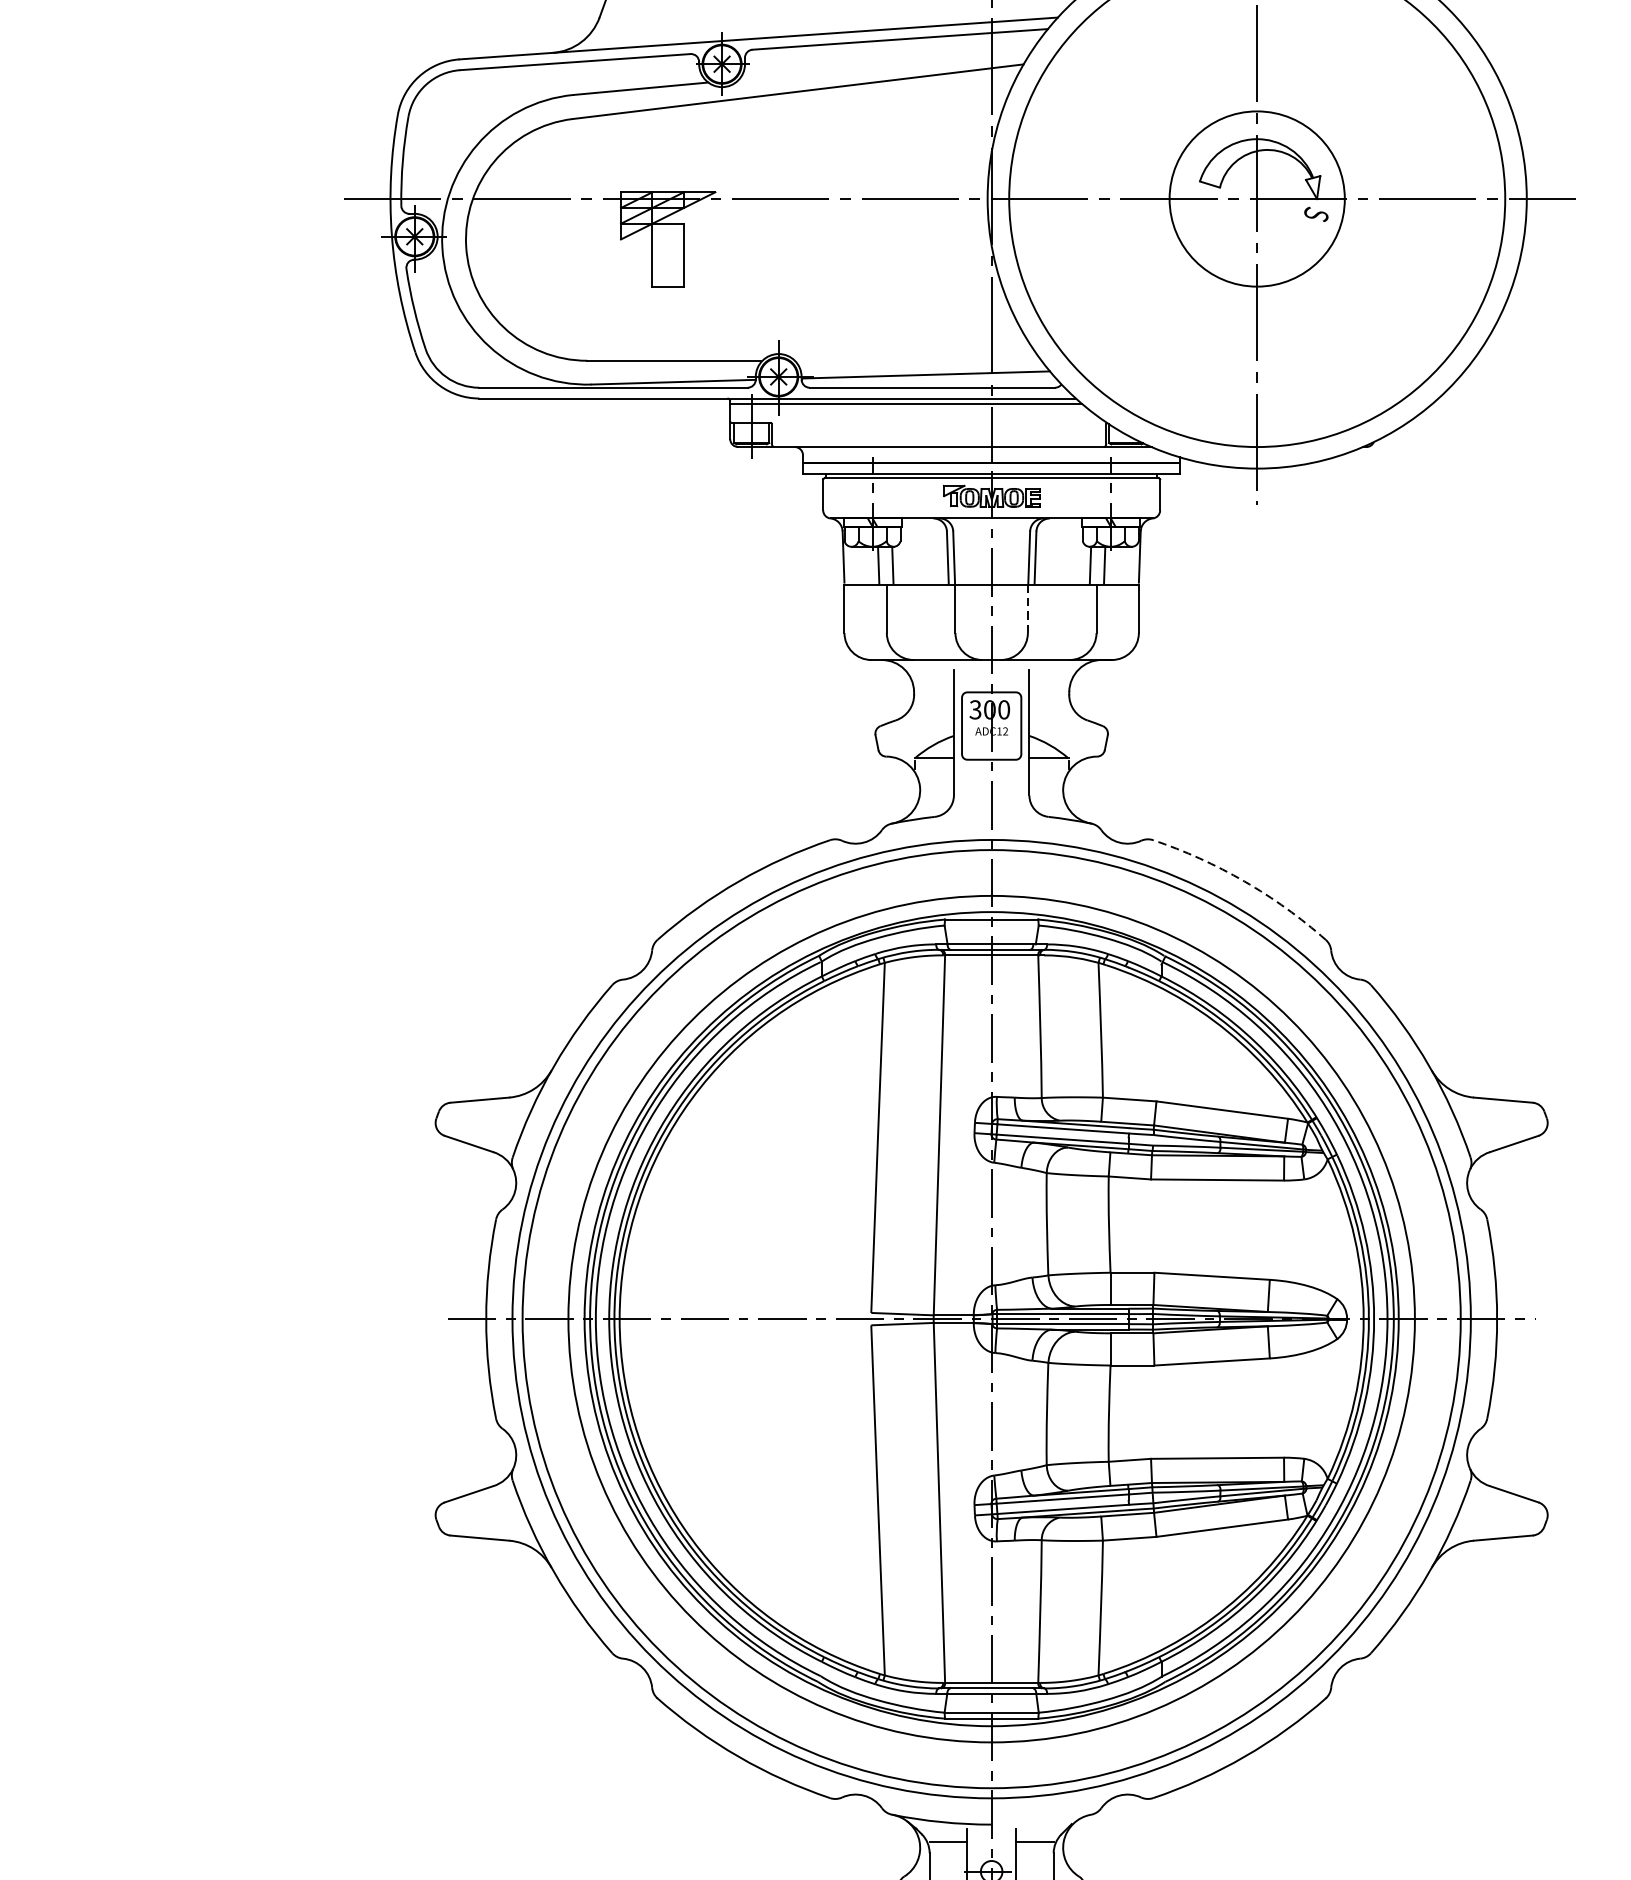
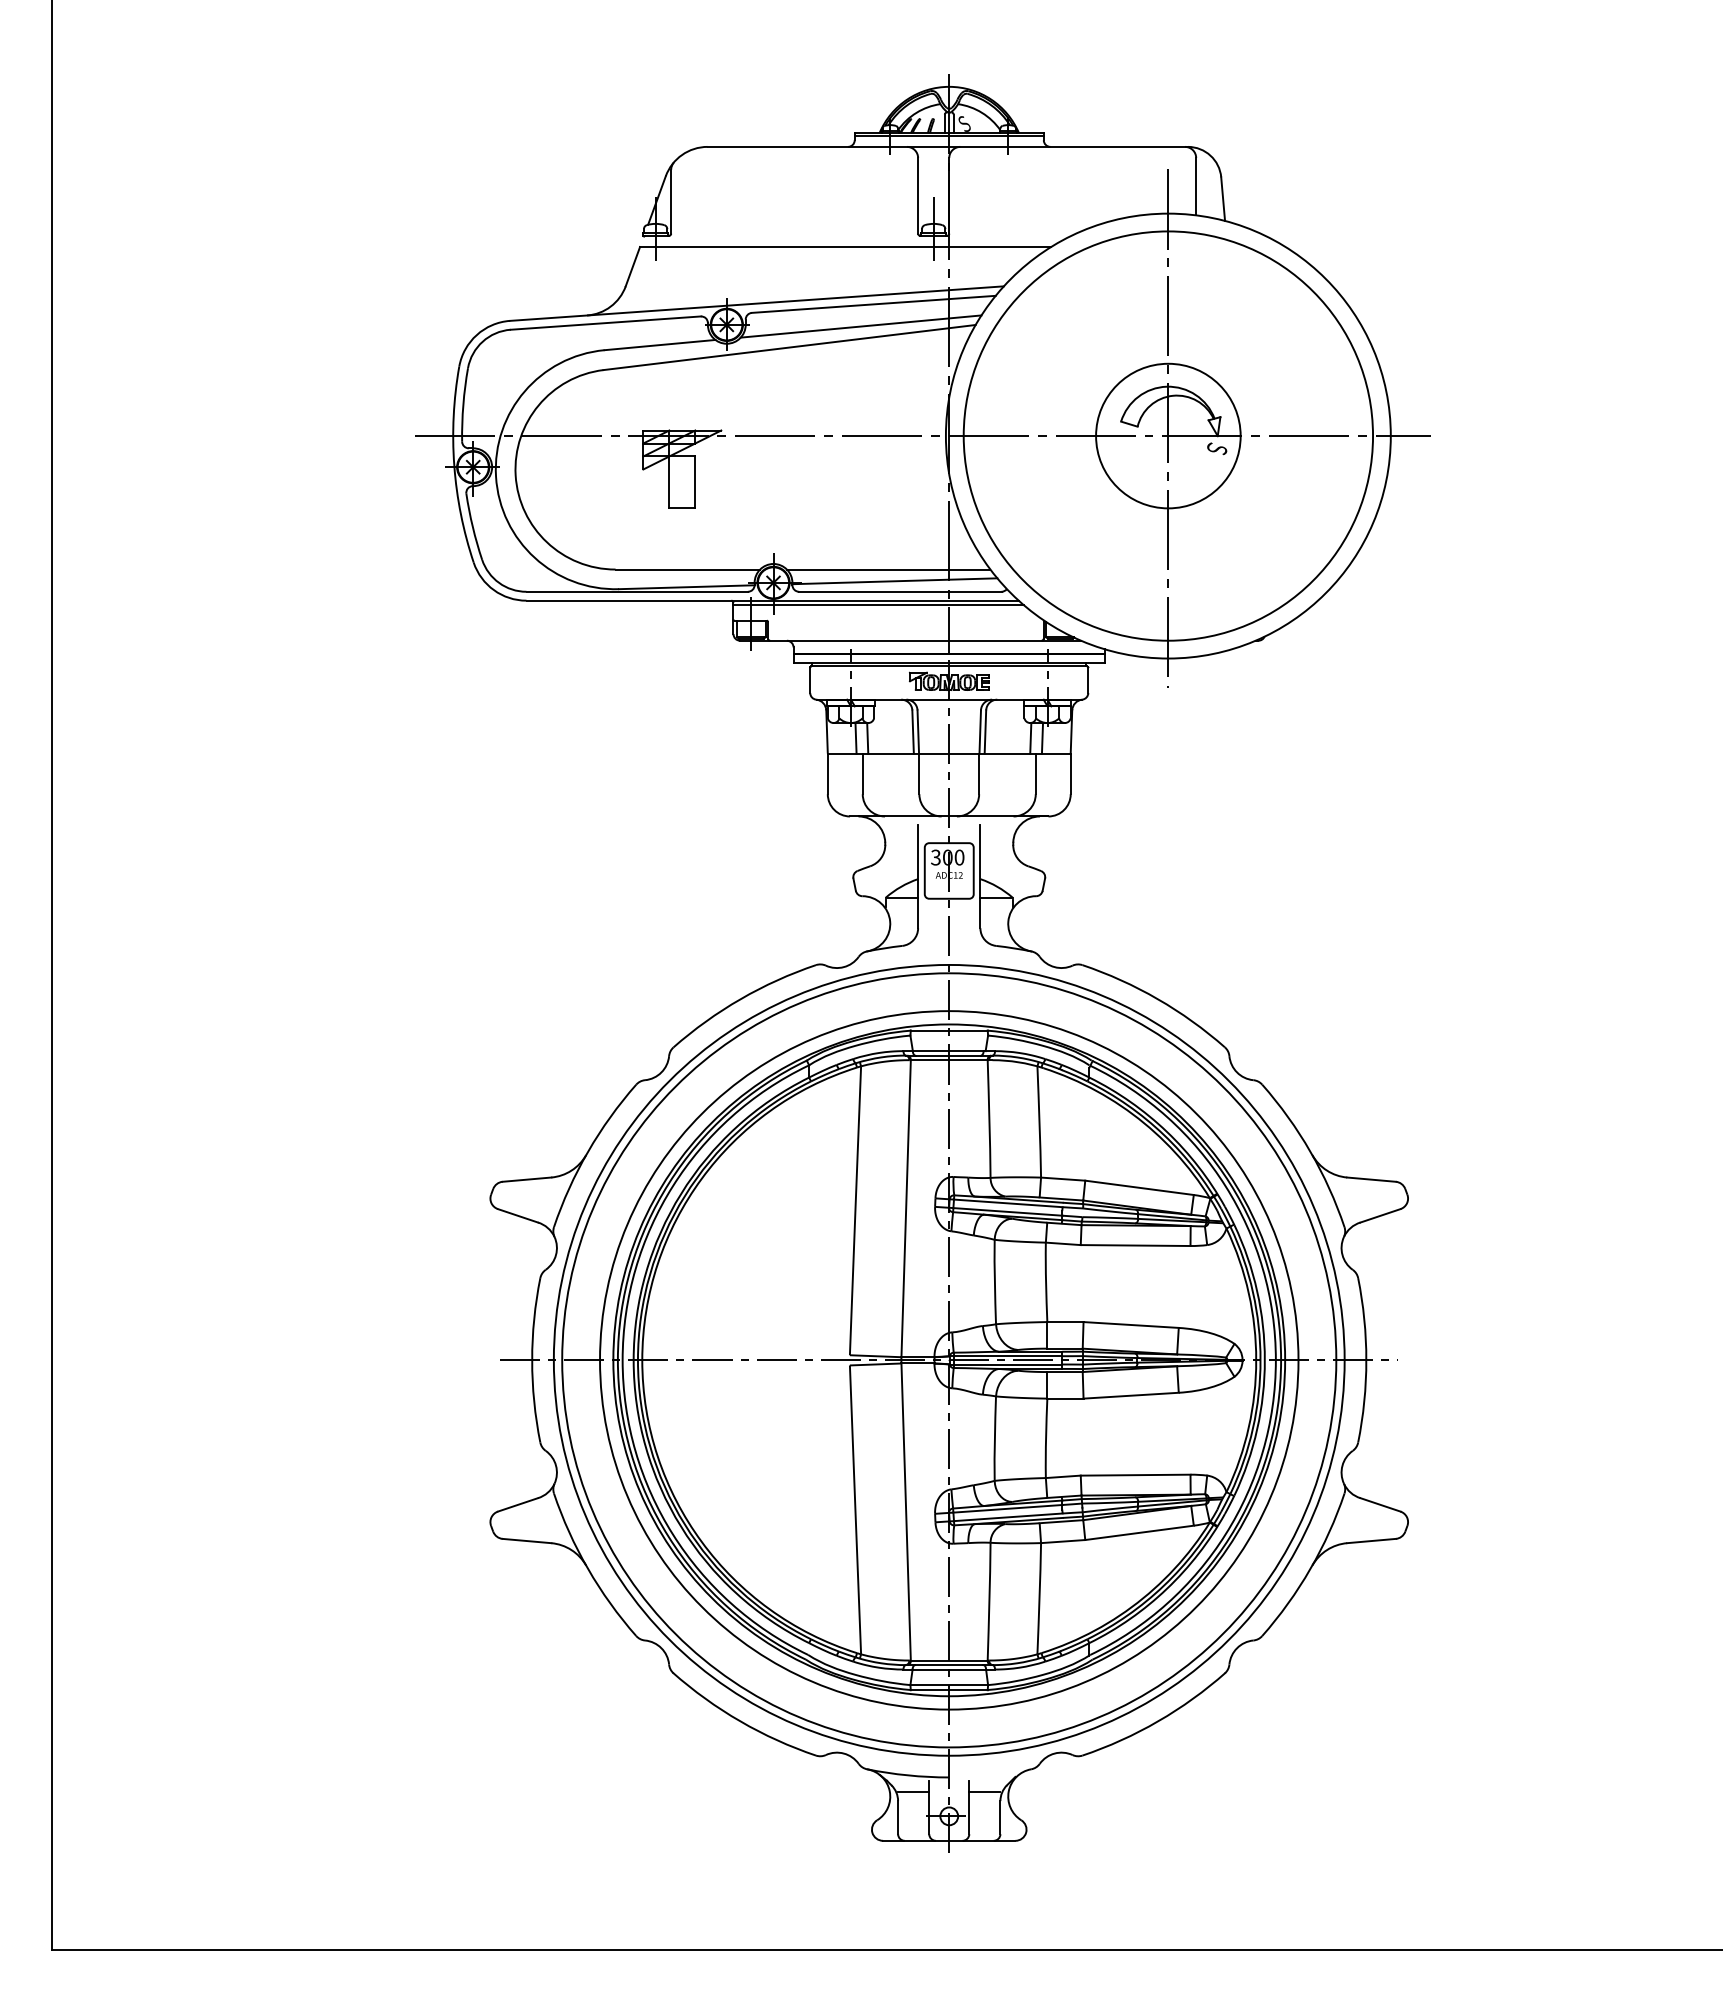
line: (884, 66) -> (860, 326), added
line: (918, 360) -> (888, 569), added
line: (1028, 609) -> (979, 774), dashed -> solid
arc: (1244, 881) -> (1157, 999), dashed -> solid

